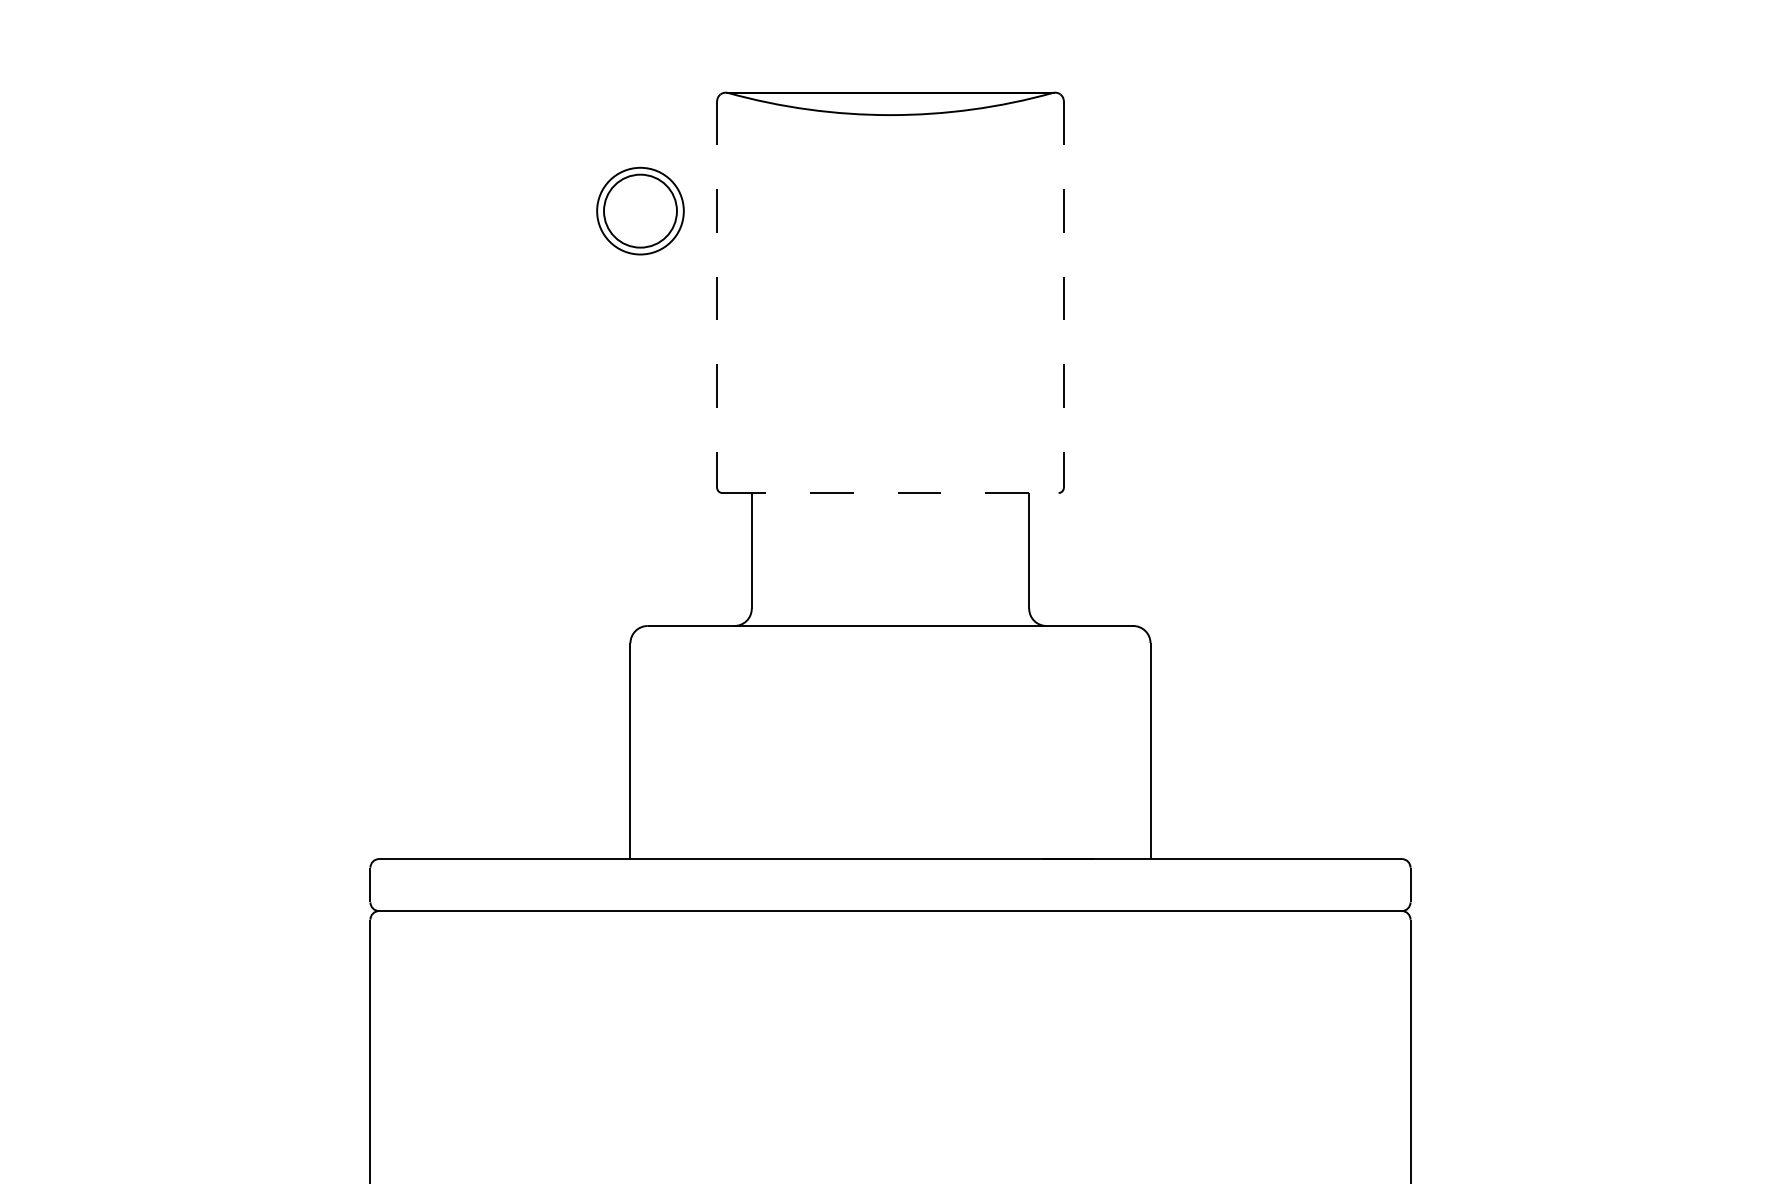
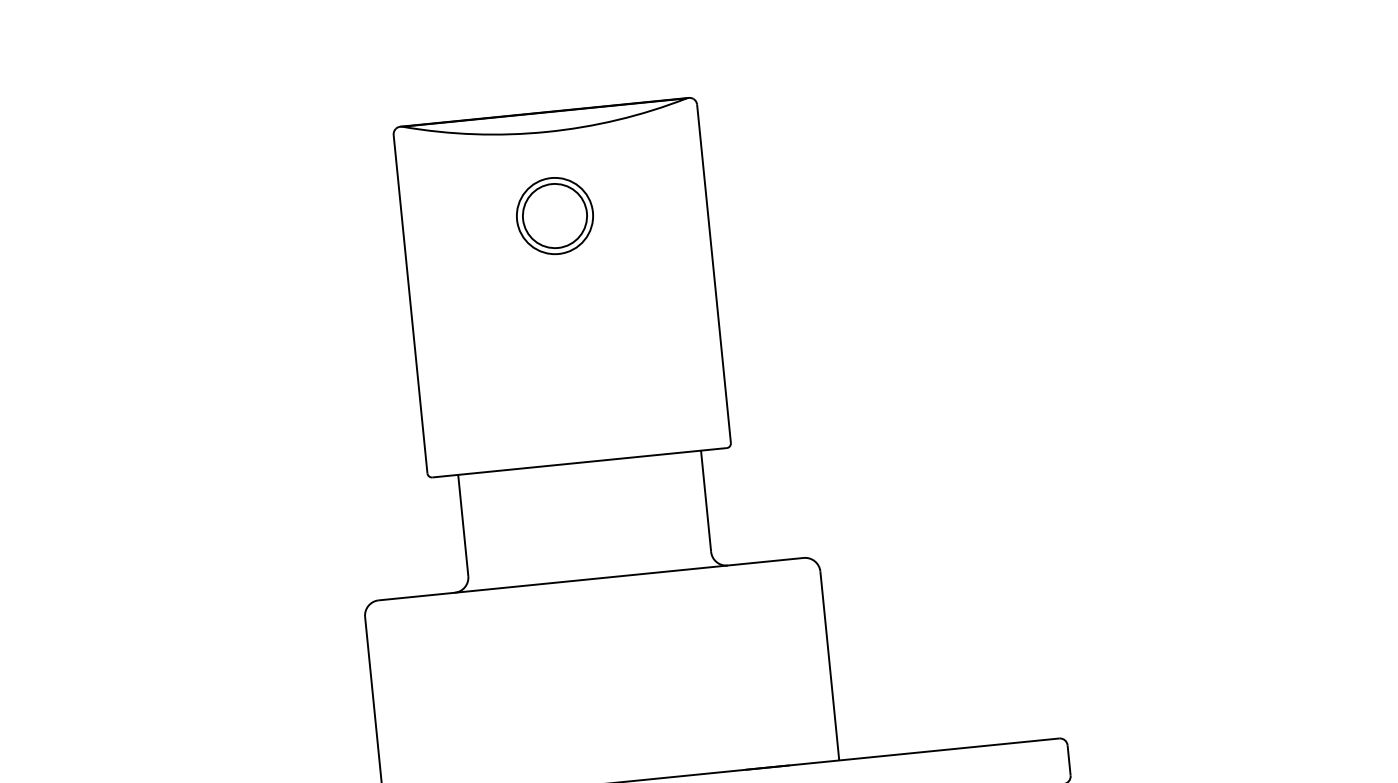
part: (640, 210) -> (554, 215), moved
line: (717, 295) -> (410, 304), dashed -> solid
line: (1063, 295) -> (713, 274), dashed -> solid
line: (890, 493) -> (579, 463), dashed -> solid

